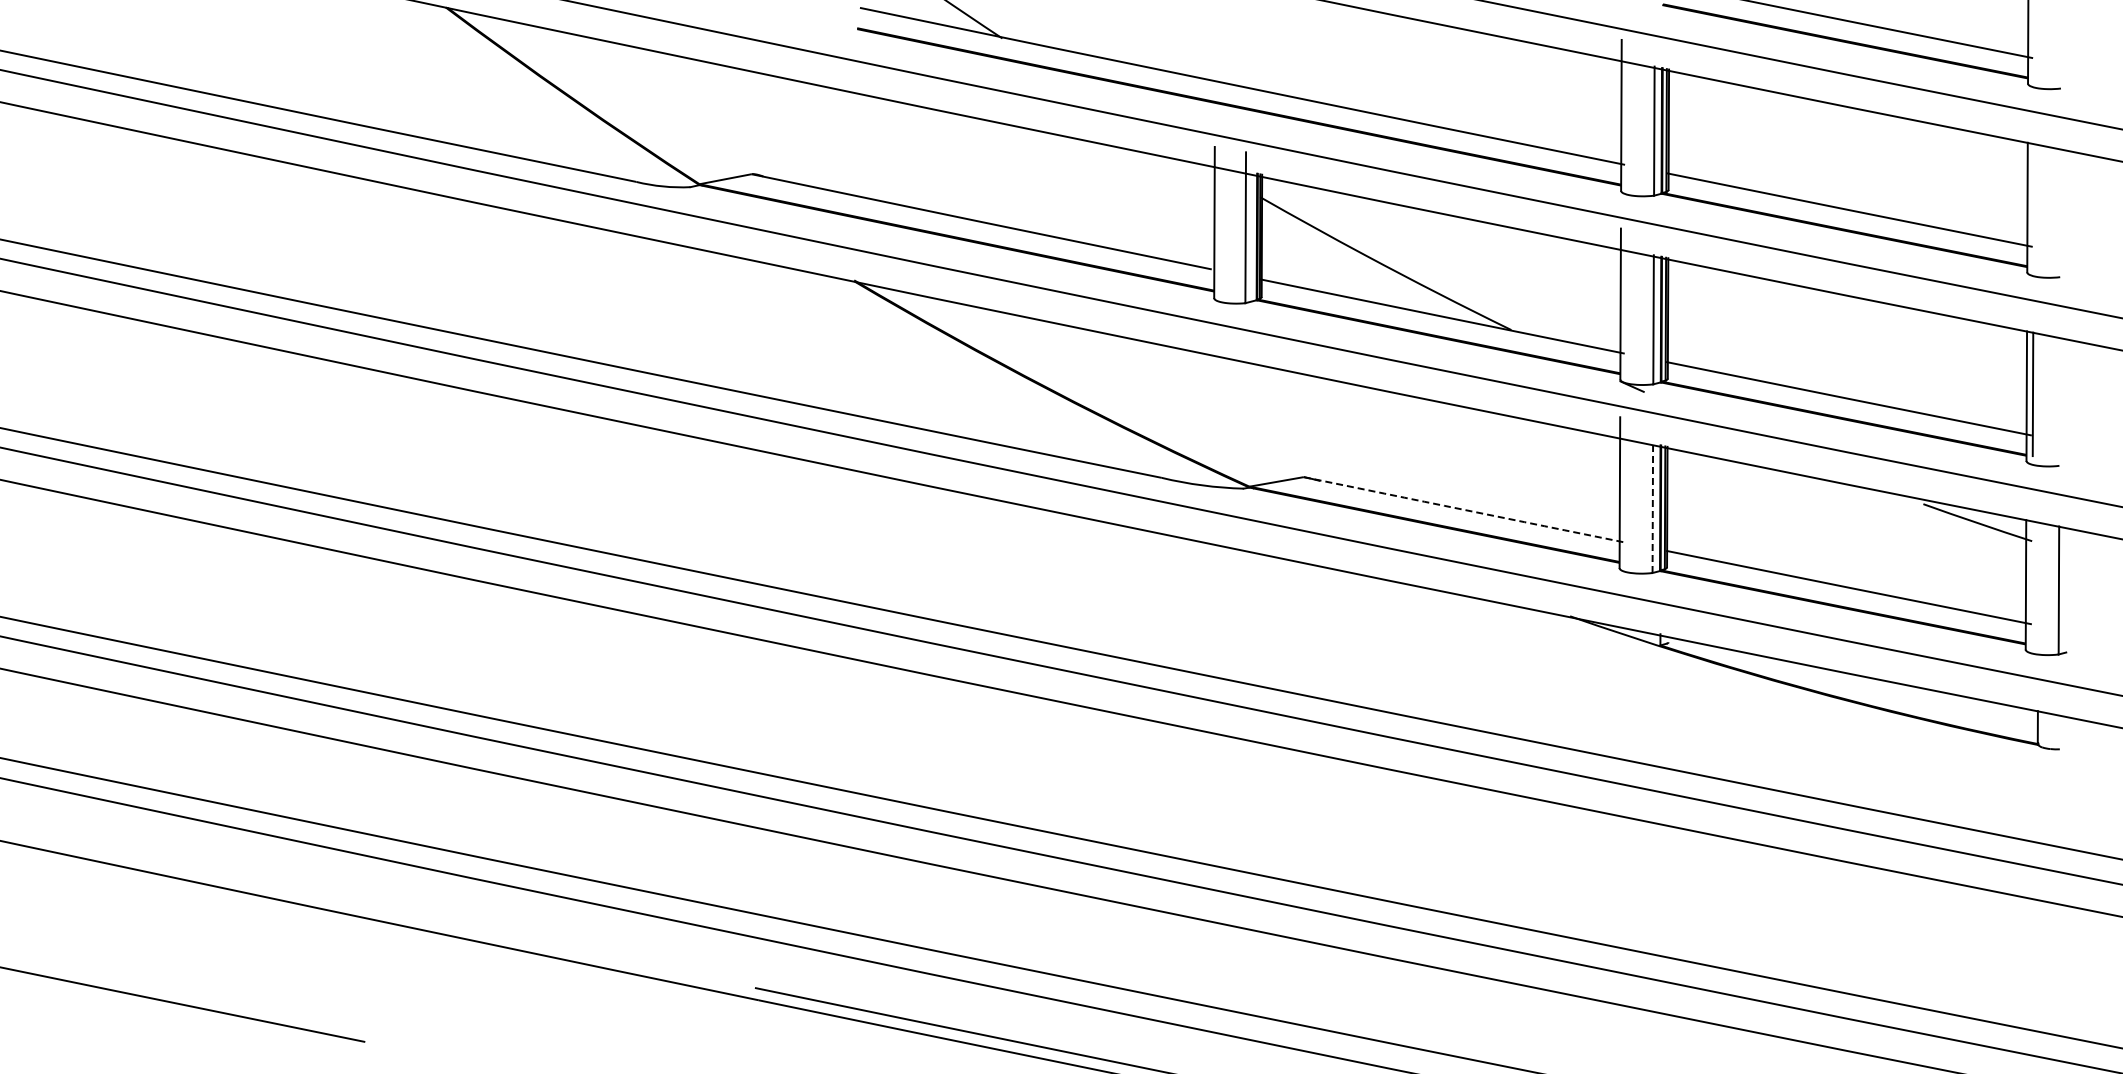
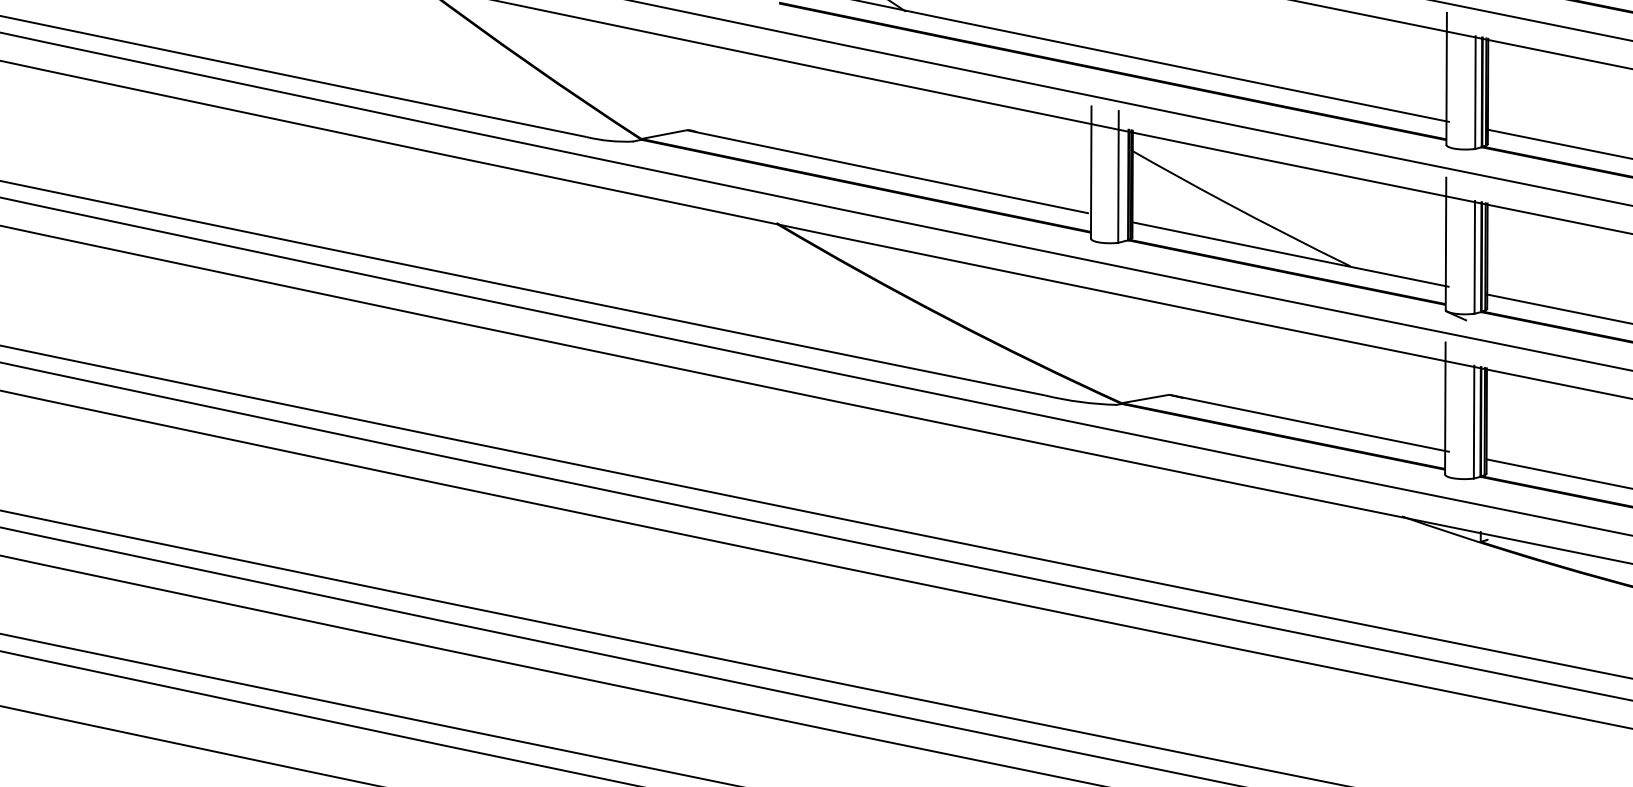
line: (1652, 508) -> (1473, 422), dashed -> solid
arc: (1464, 509) -> (1309, 423), dashed -> solid

